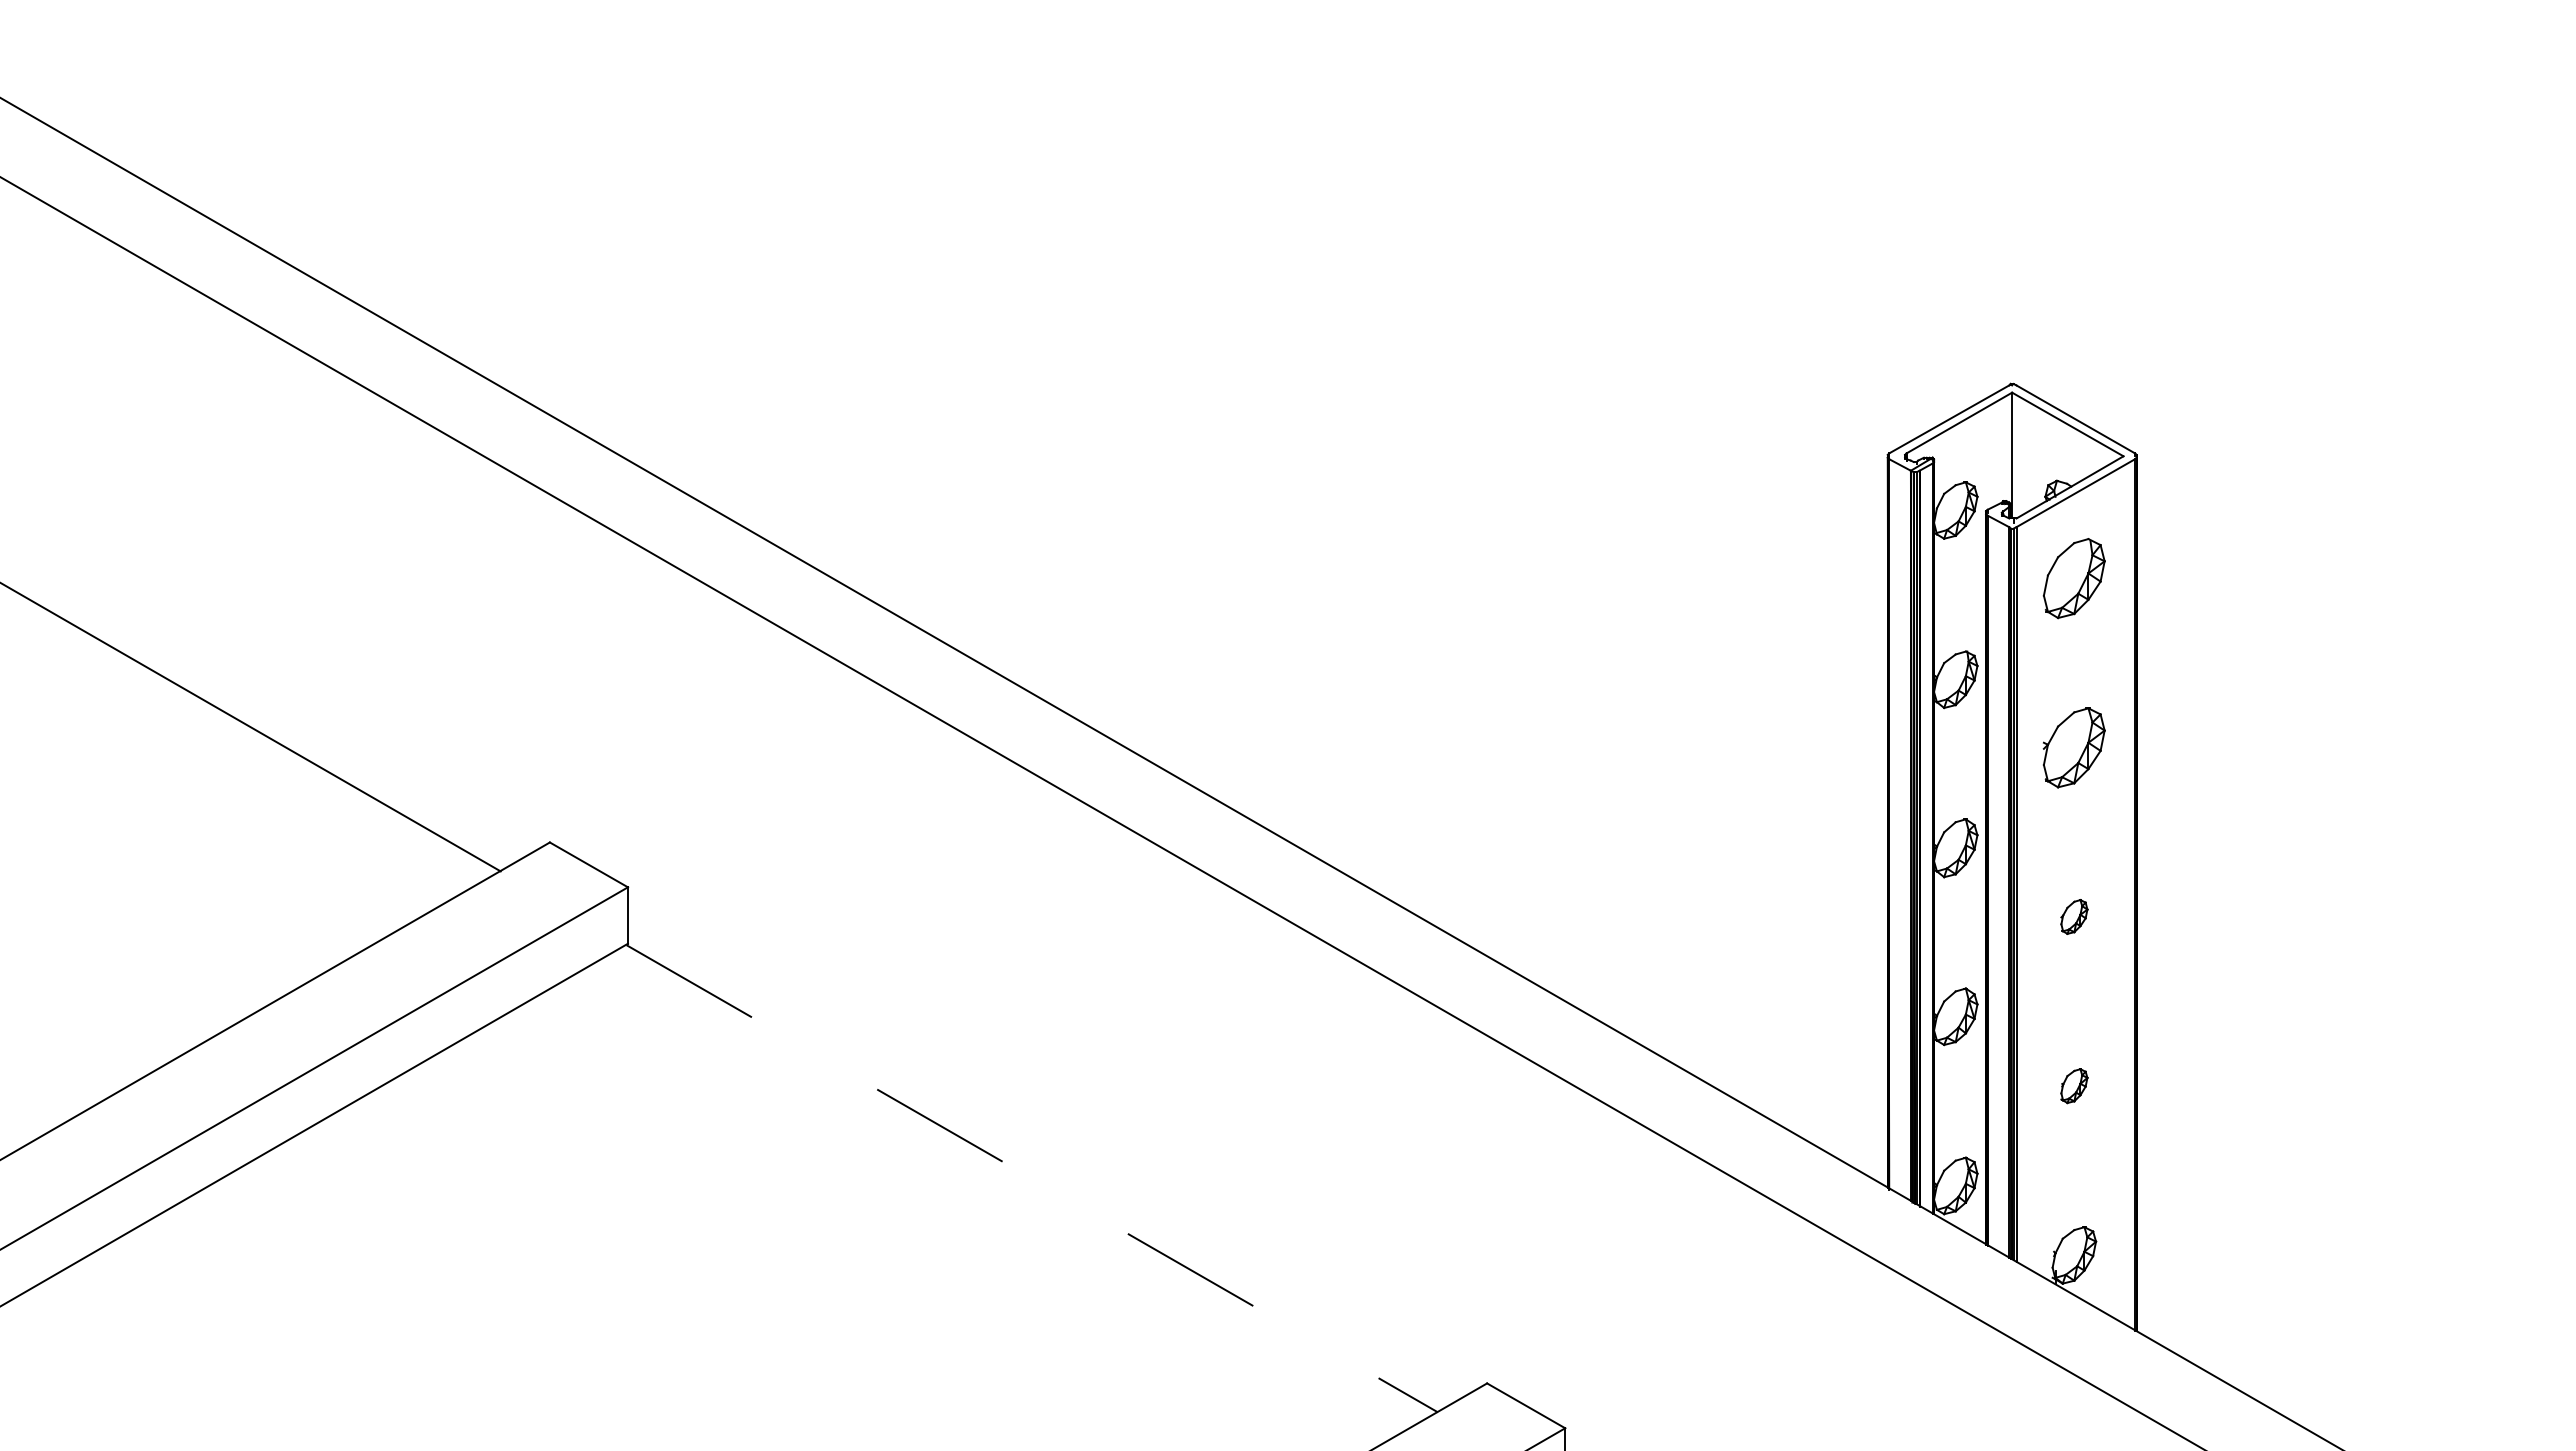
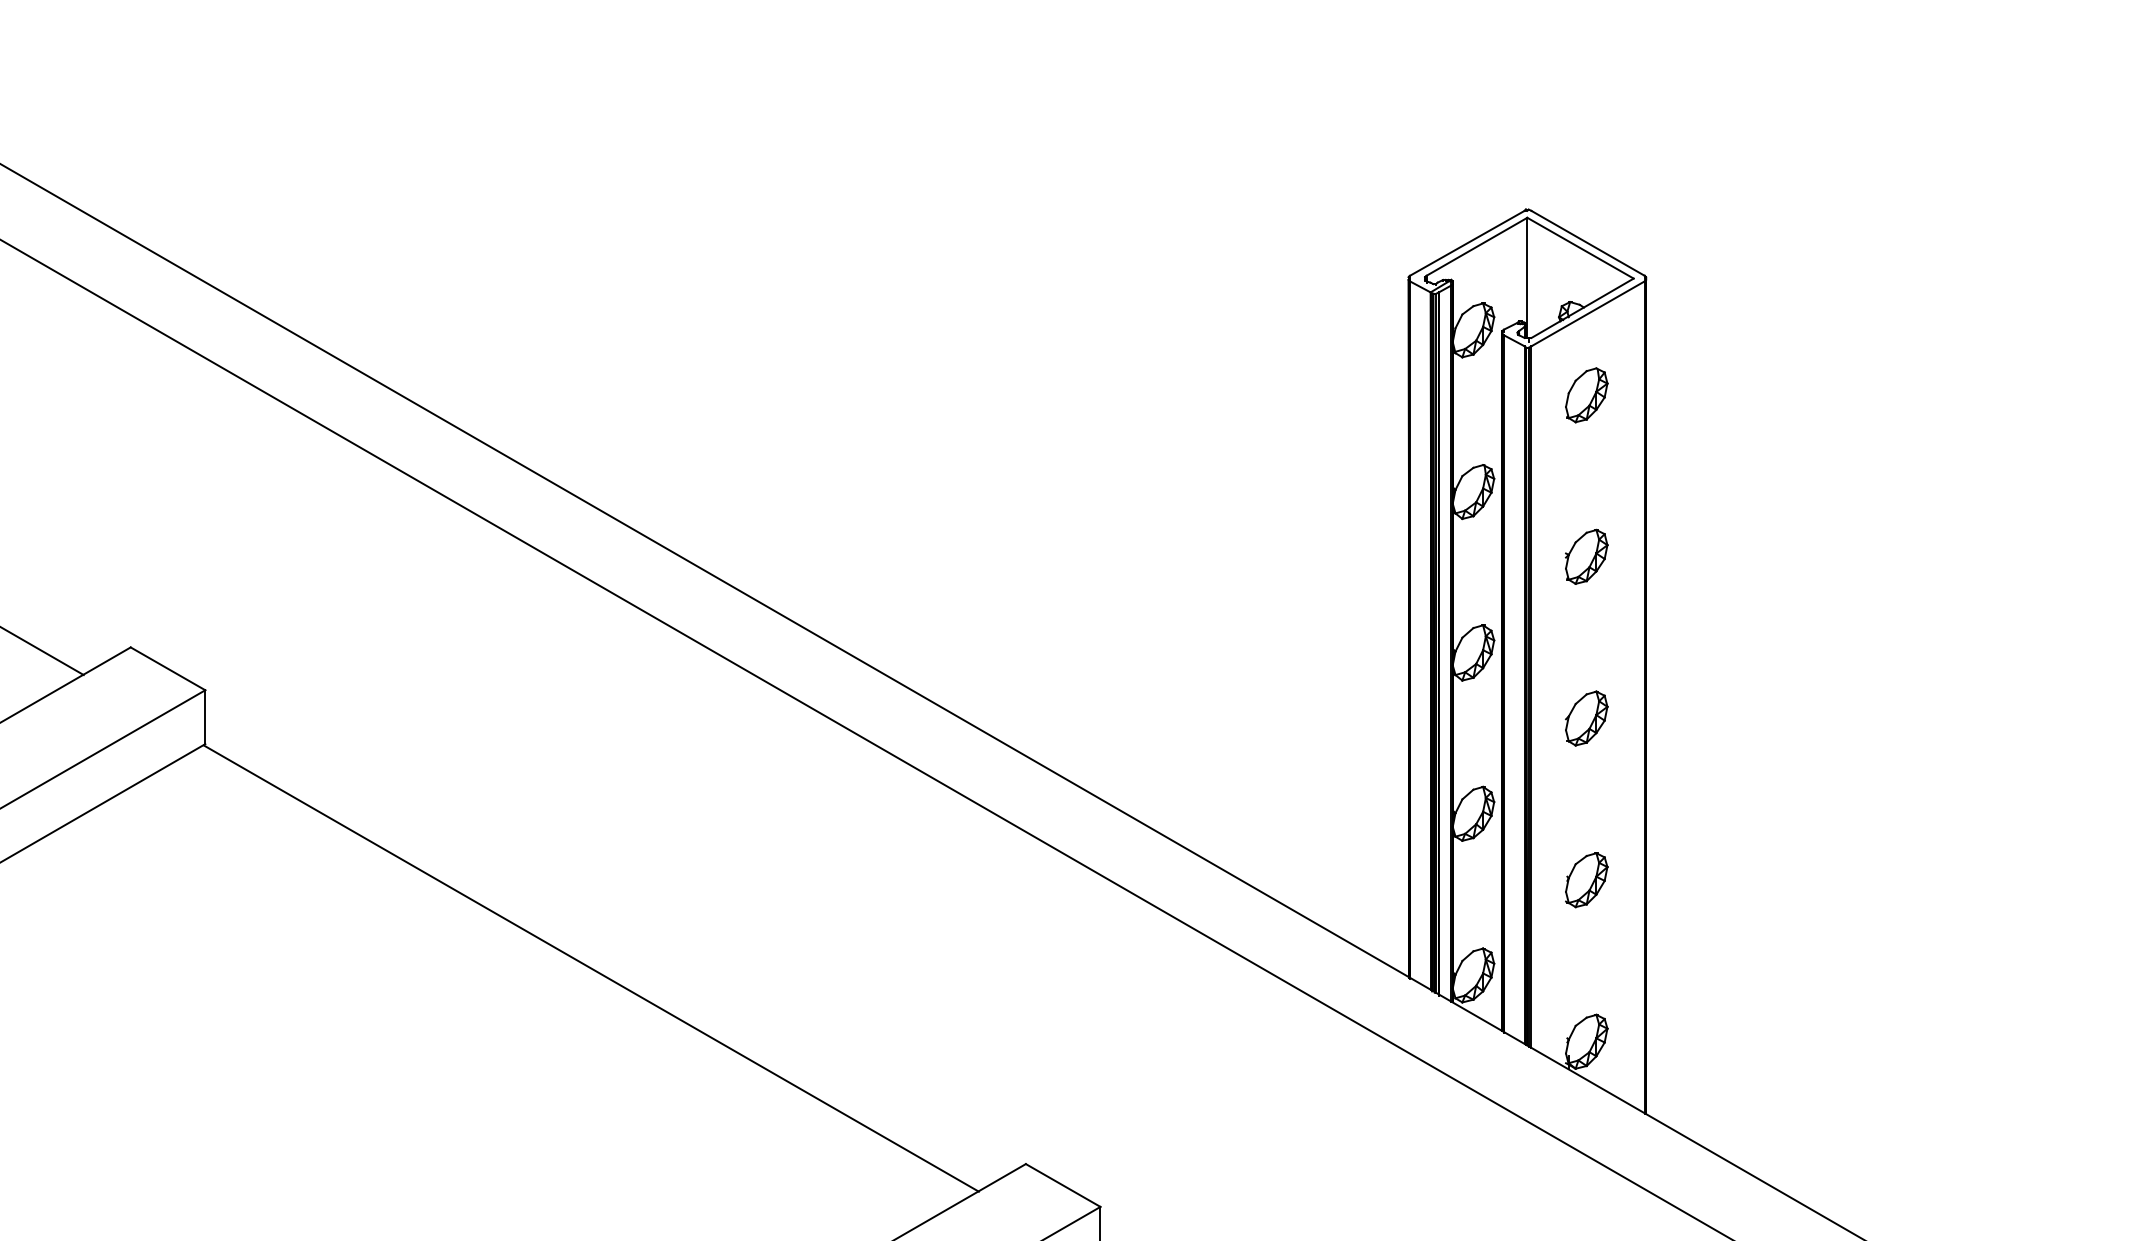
part: (2074, 578) -> (1586, 395), size x0.71
part: (2074, 747) -> (1586, 556), size x0.71
part: (2074, 916) -> (1586, 718), size x1.67
part: (2074, 1085) -> (1586, 879), size x1.67
line: (1032, 1179) -> (591, 969), dashed -> solid

